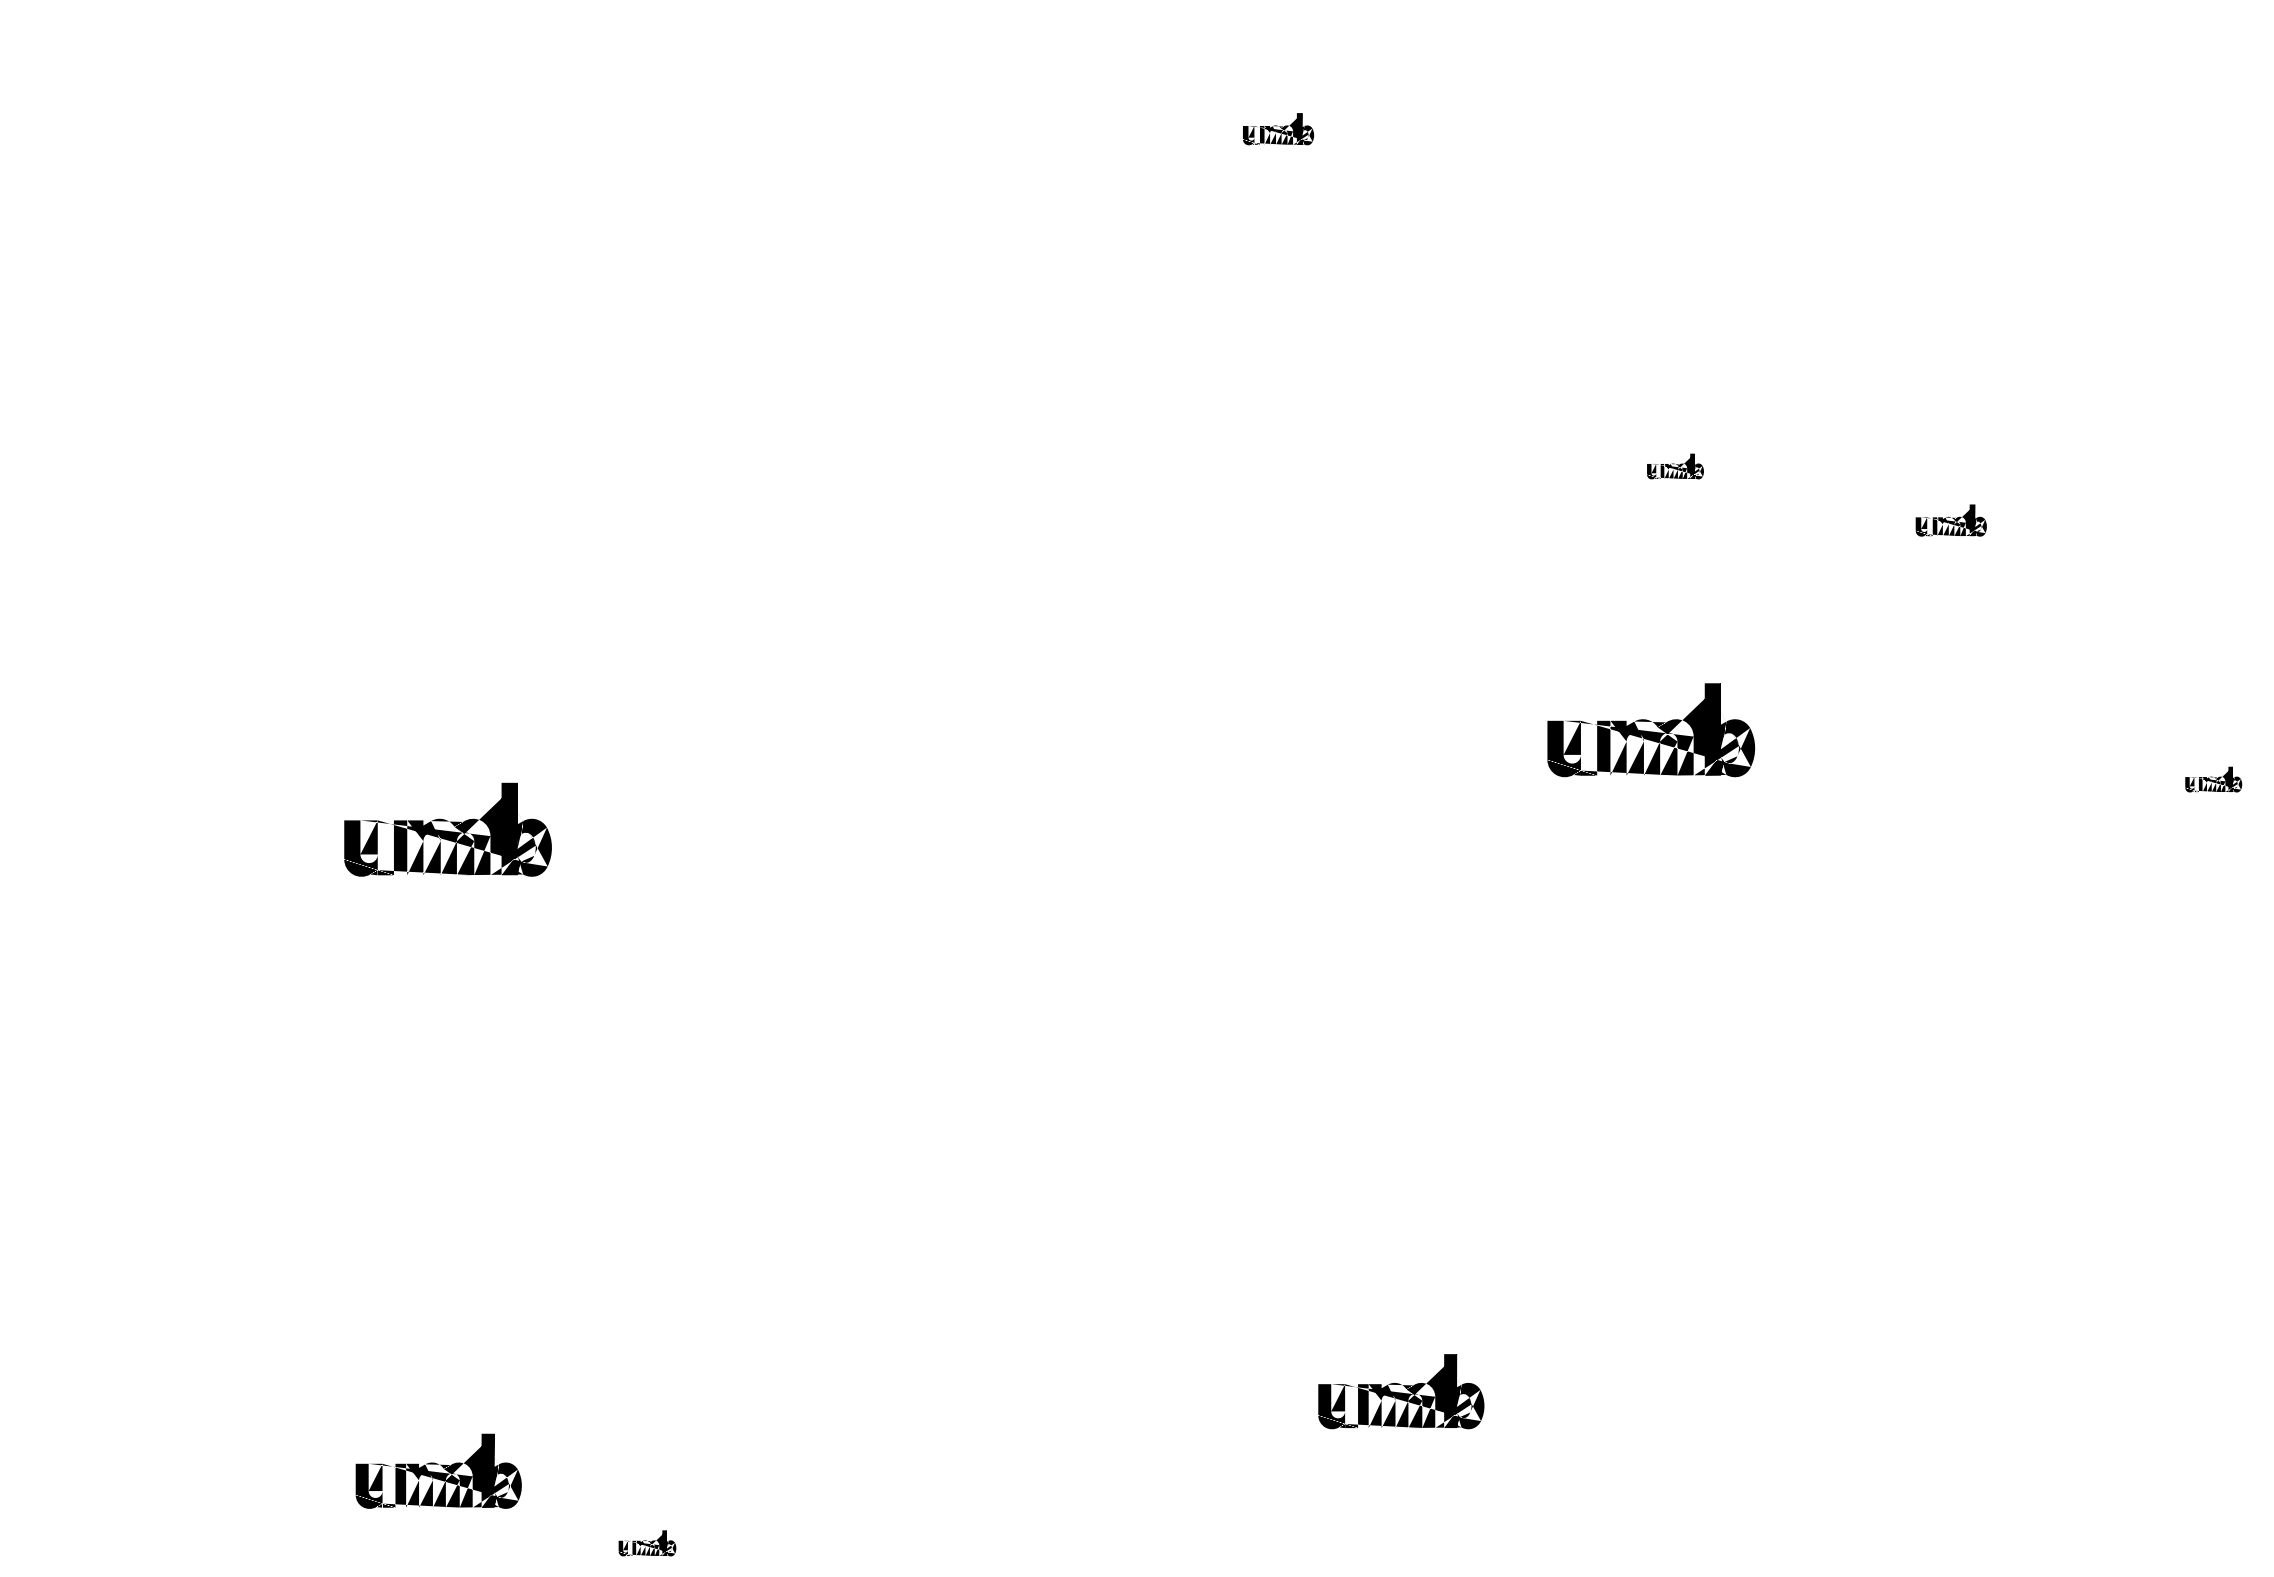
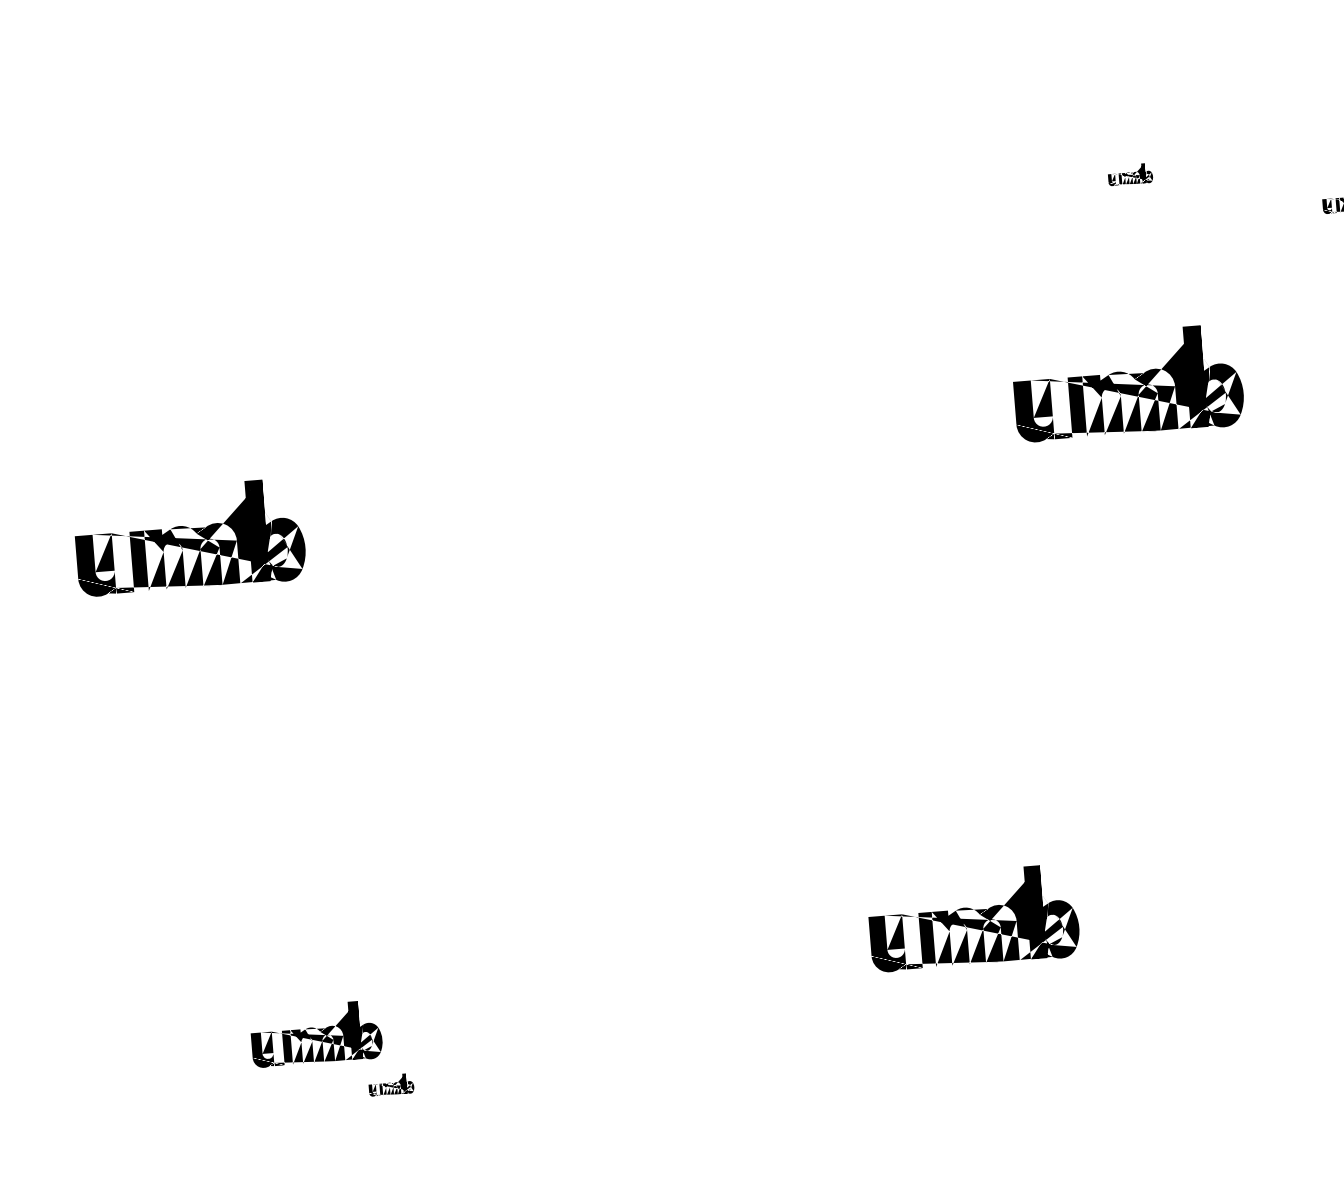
part: (1651, 730) -> (1128, 383), size x1.4
part: (447, 829) -> (189, 537), size x1.4
part: (1401, 1391) -> (973, 918), size x1.6
part: (438, 1470) -> (316, 1033), moved

